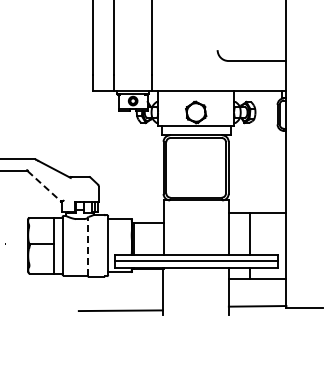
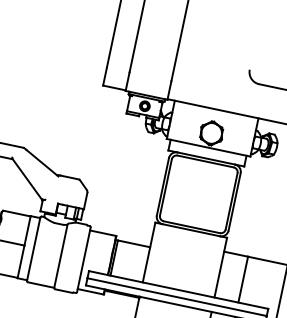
line: (44, 186) -> (27, 179), dashed -> solid
line: (87, 247) -> (60, 256), dashed -> solid

